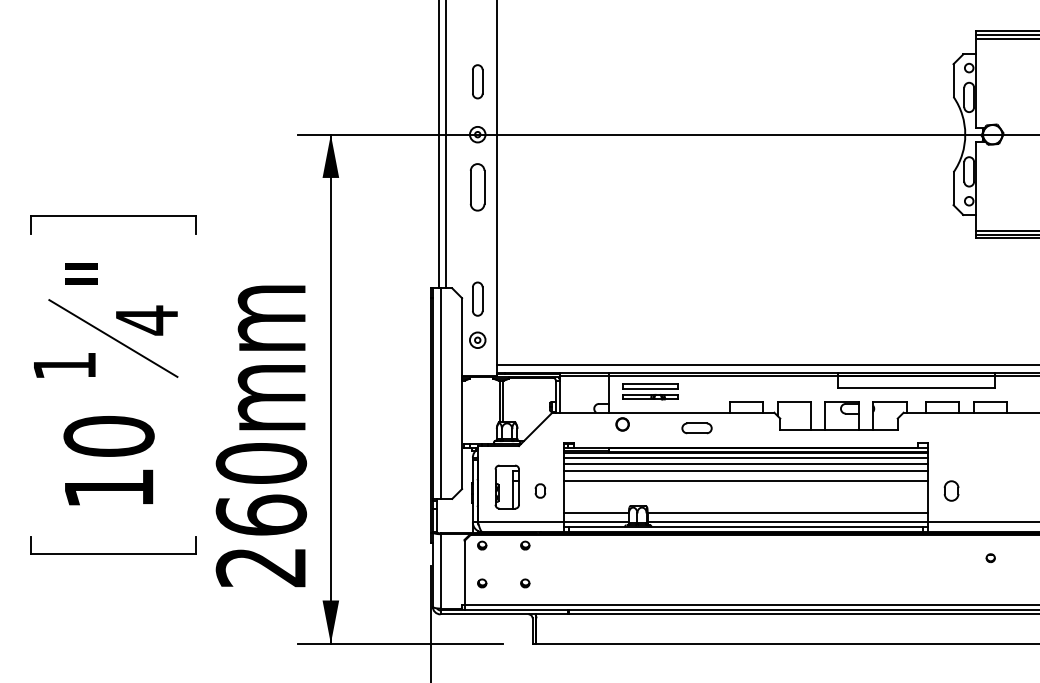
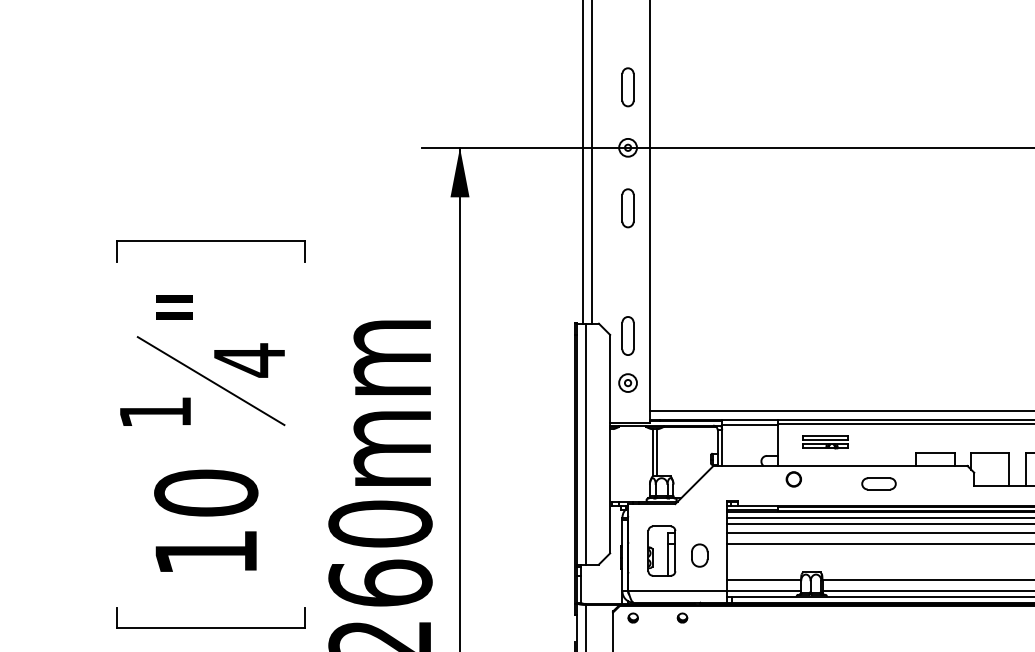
part: (477, 187) -> (627, 208), size x0.71
part: (650, 391) -> (825, 441), size x0.71
part: (540, 490) -> (699, 554), size x1.43

